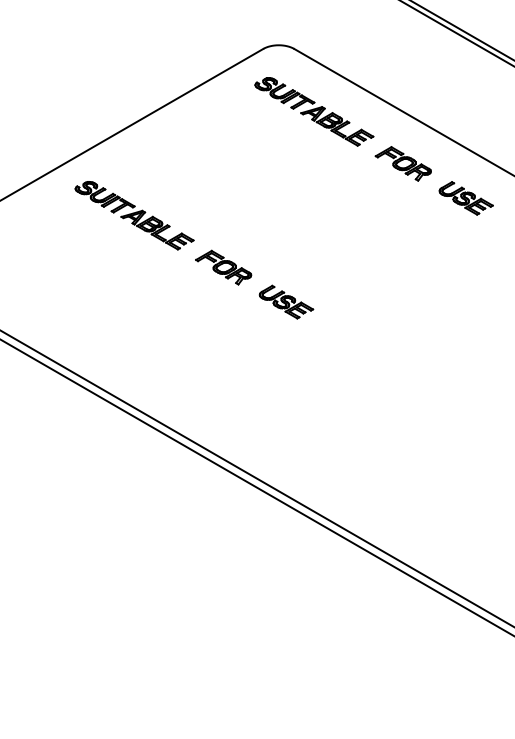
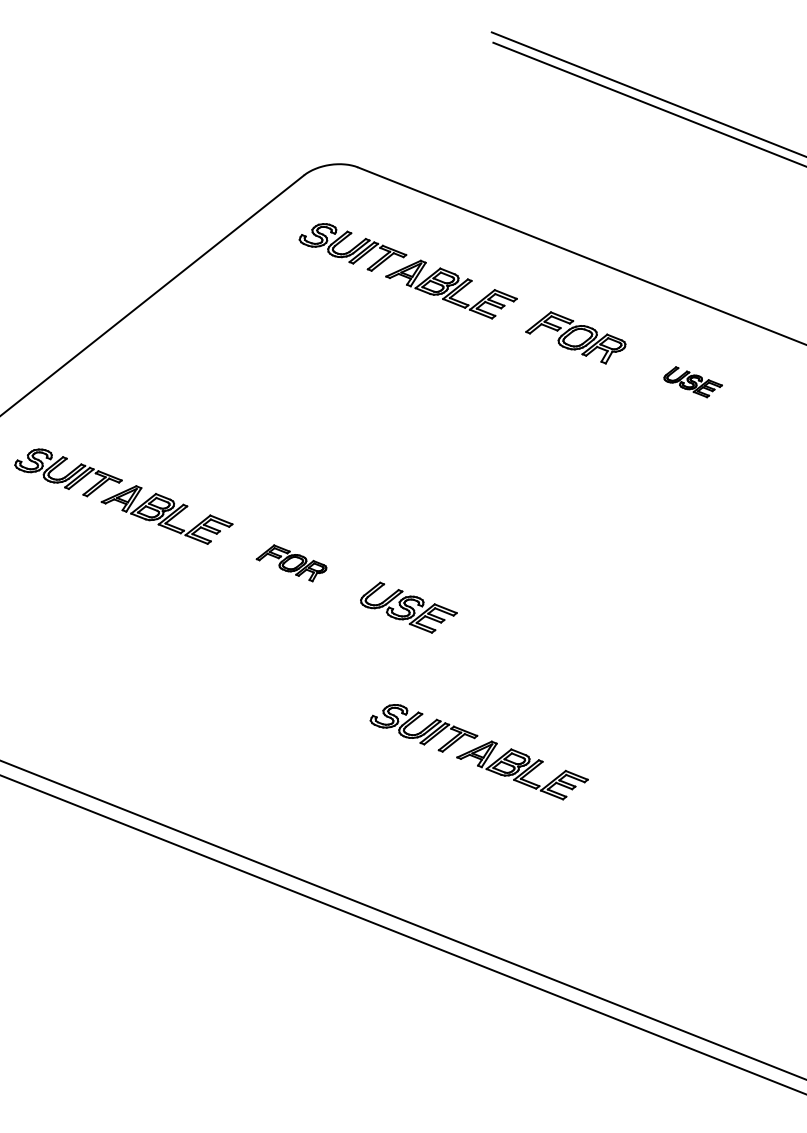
part: (465, 198) -> (692, 382), size x0.6
part: (223, 267) -> (291, 563), size x0.7
part: (314, 389) -> (479, 751), added

